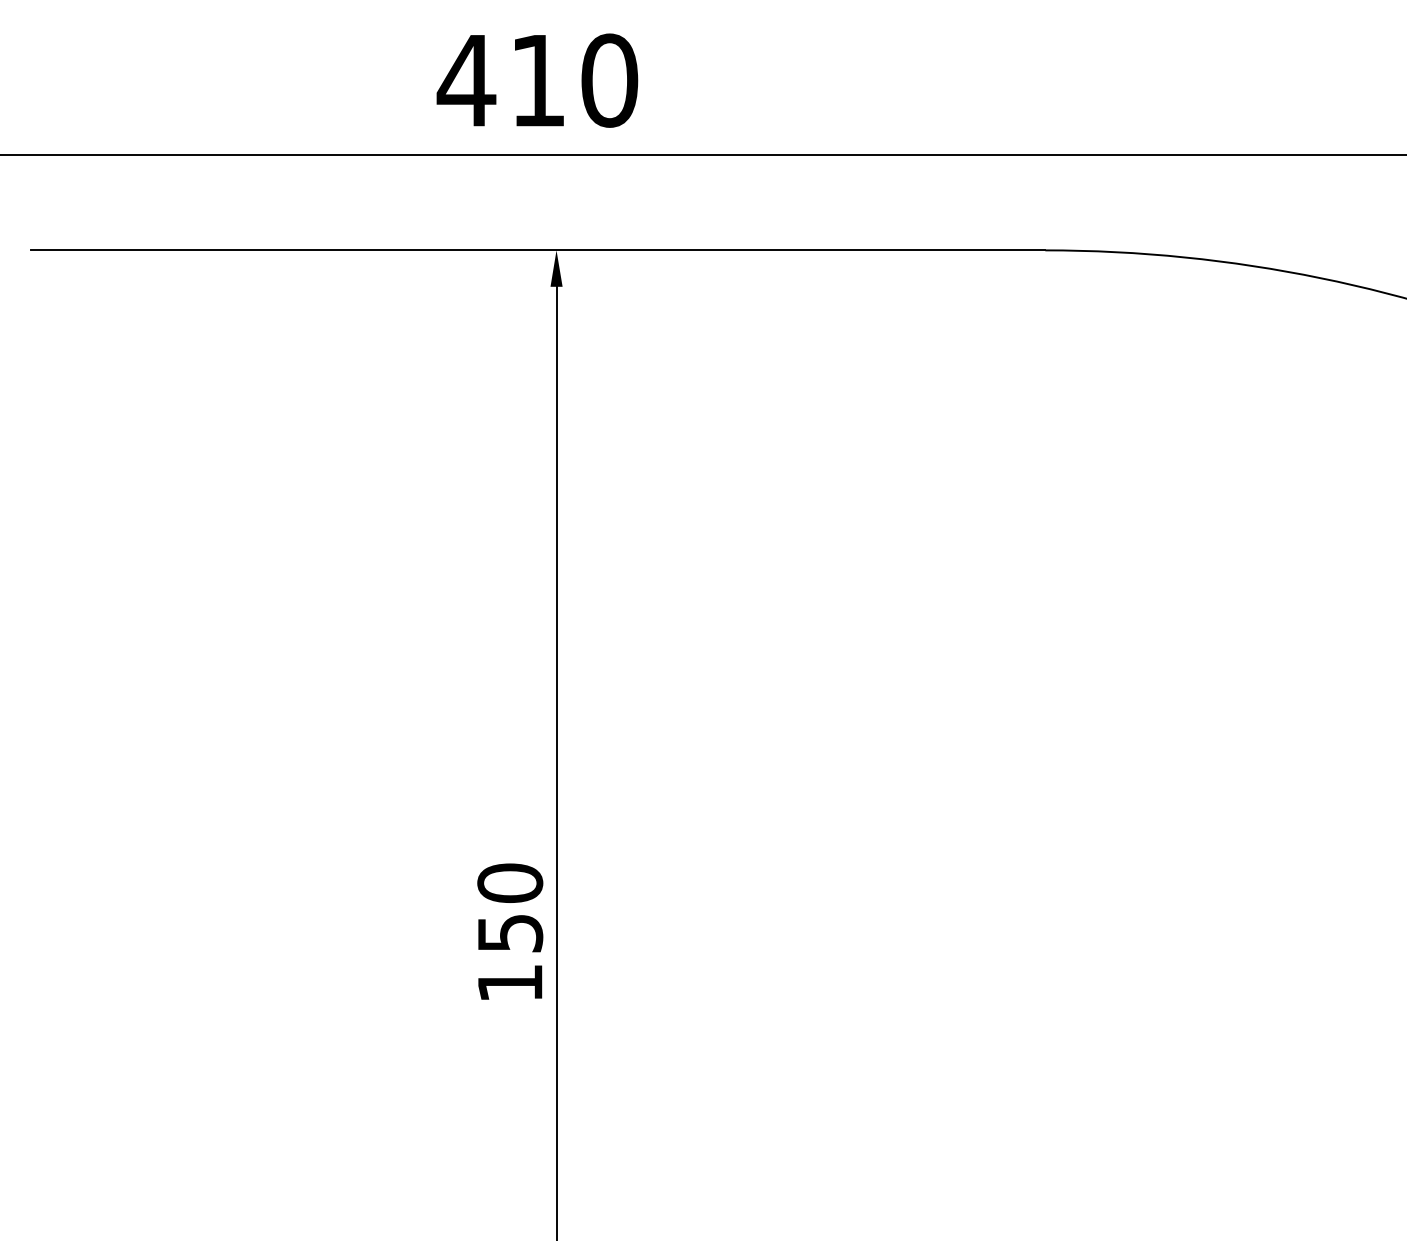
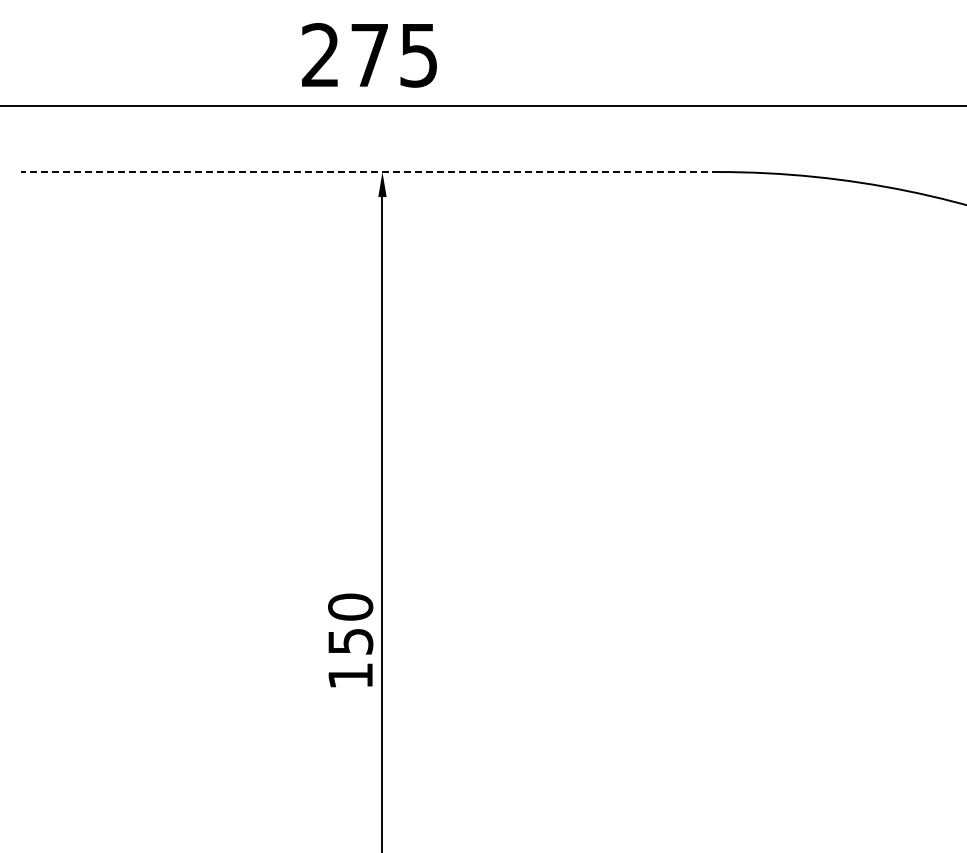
text: (537, 80) -> (369, 55), 410 -> 275
line: (537, 251) -> (369, 172), solid -> dashed

